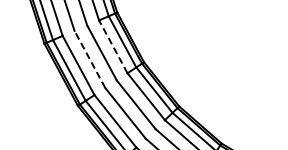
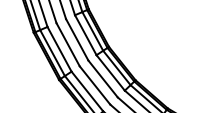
line: (113, 46) -> (85, 34), dashed -> solid
line: (89, 58) -> (67, 44), dashed -> solid

